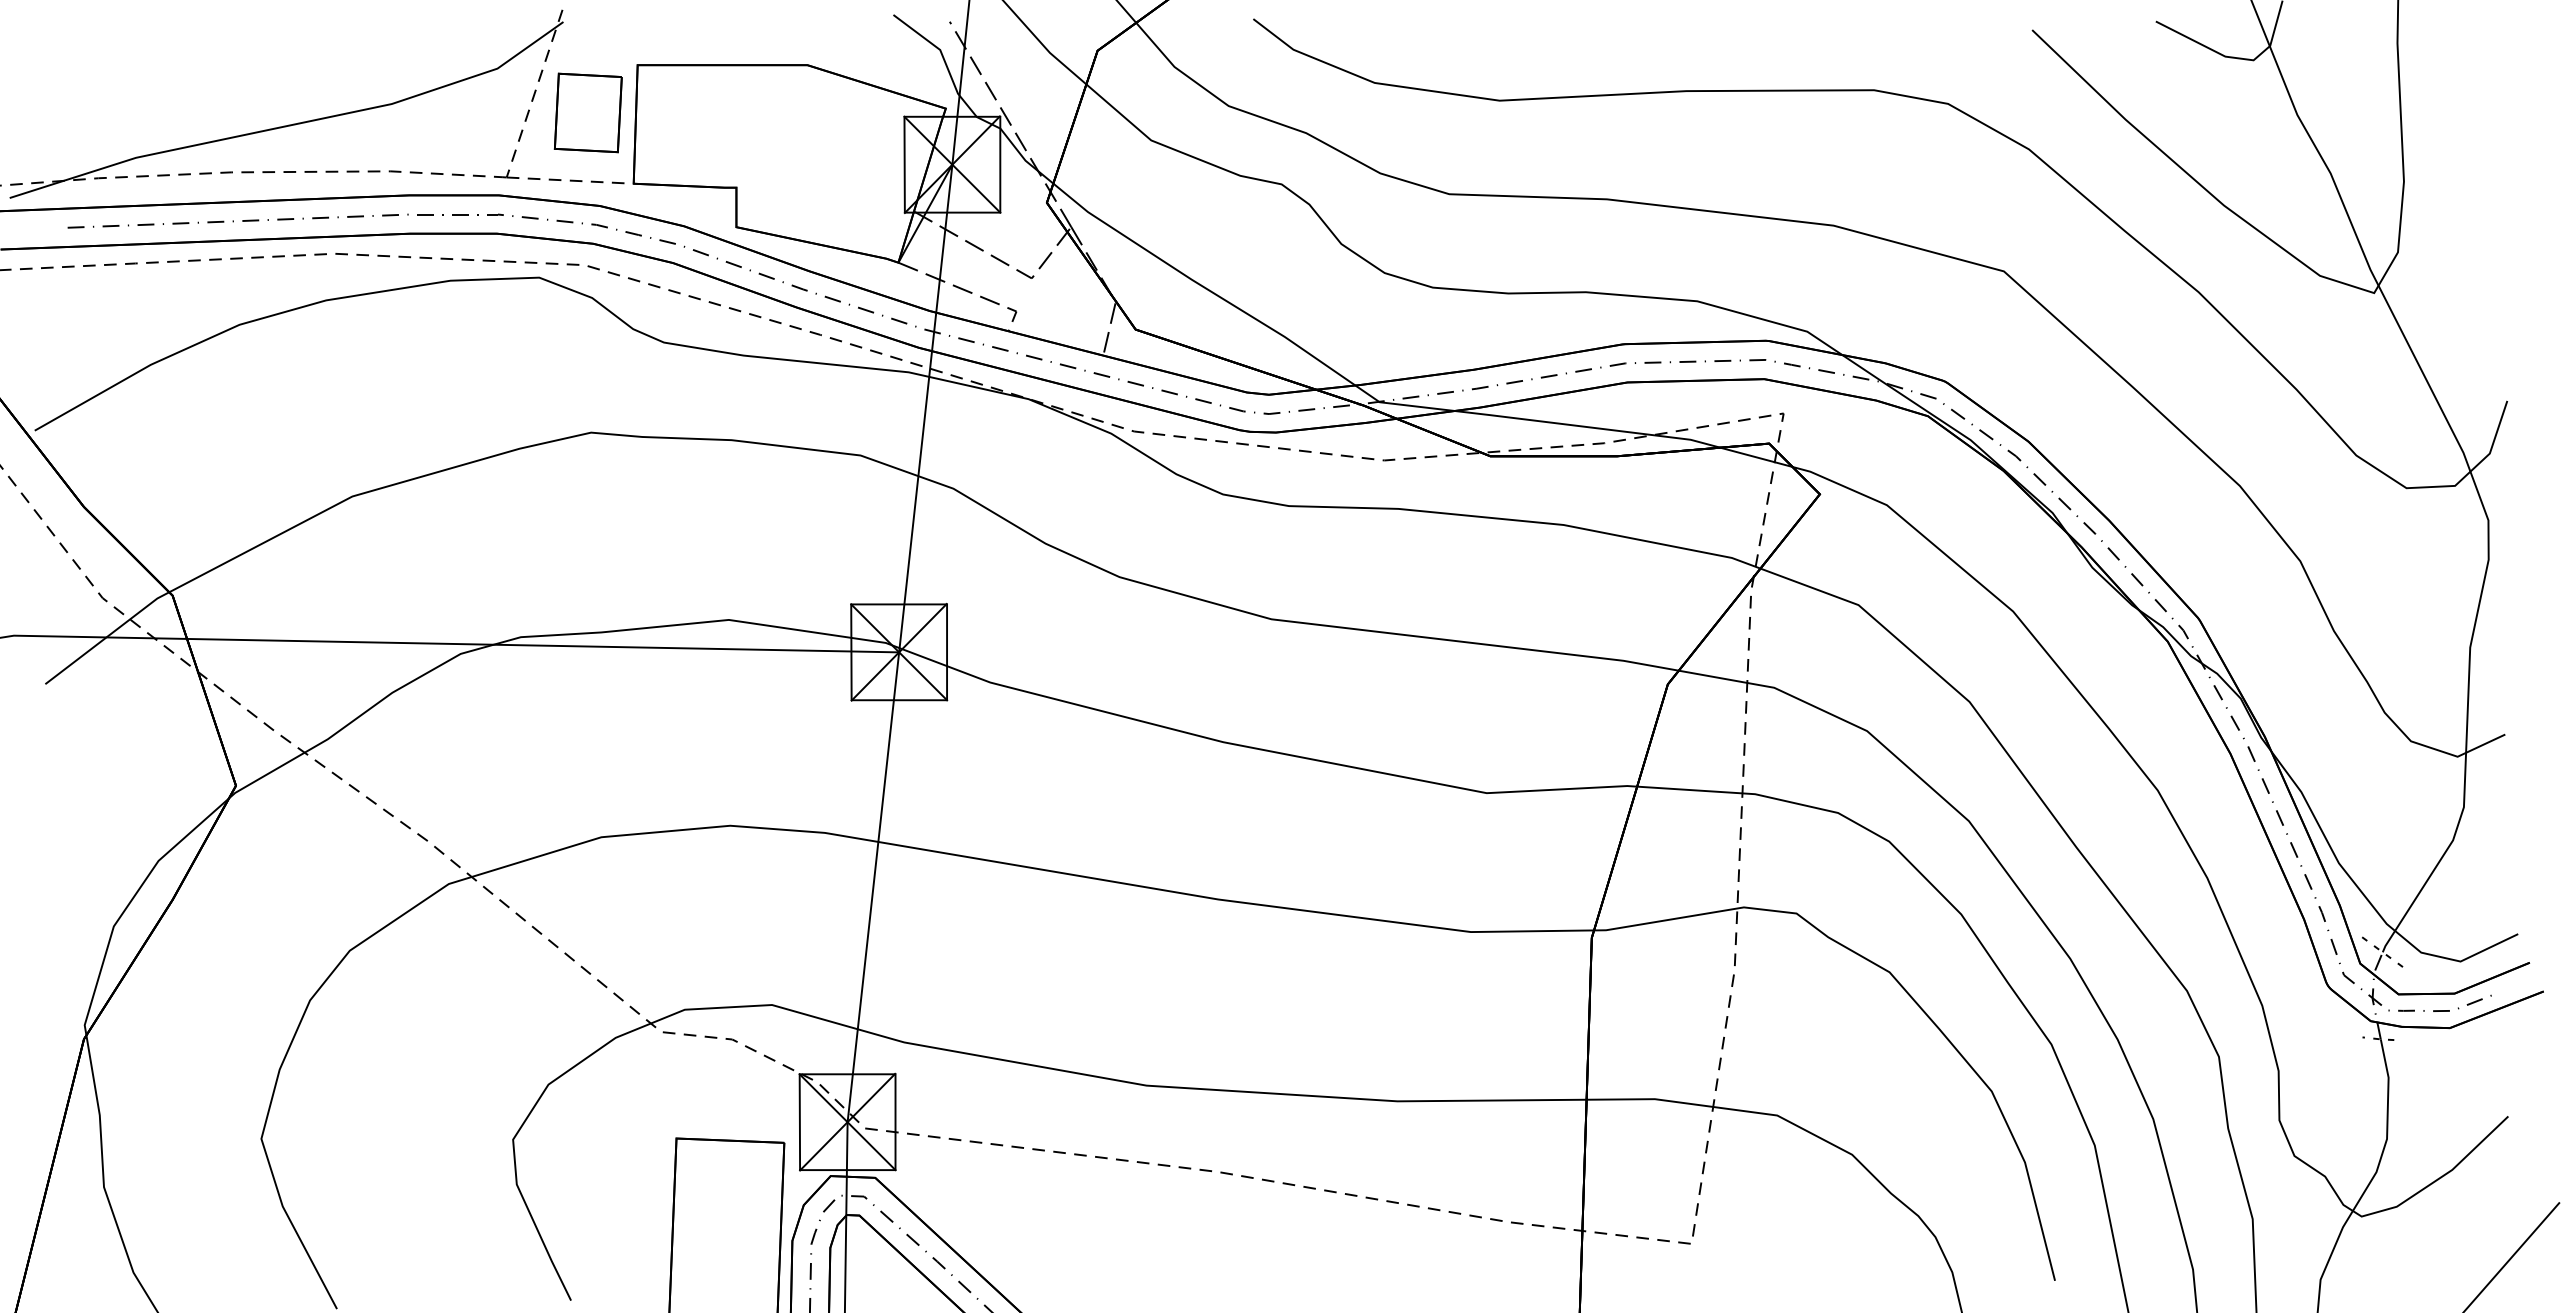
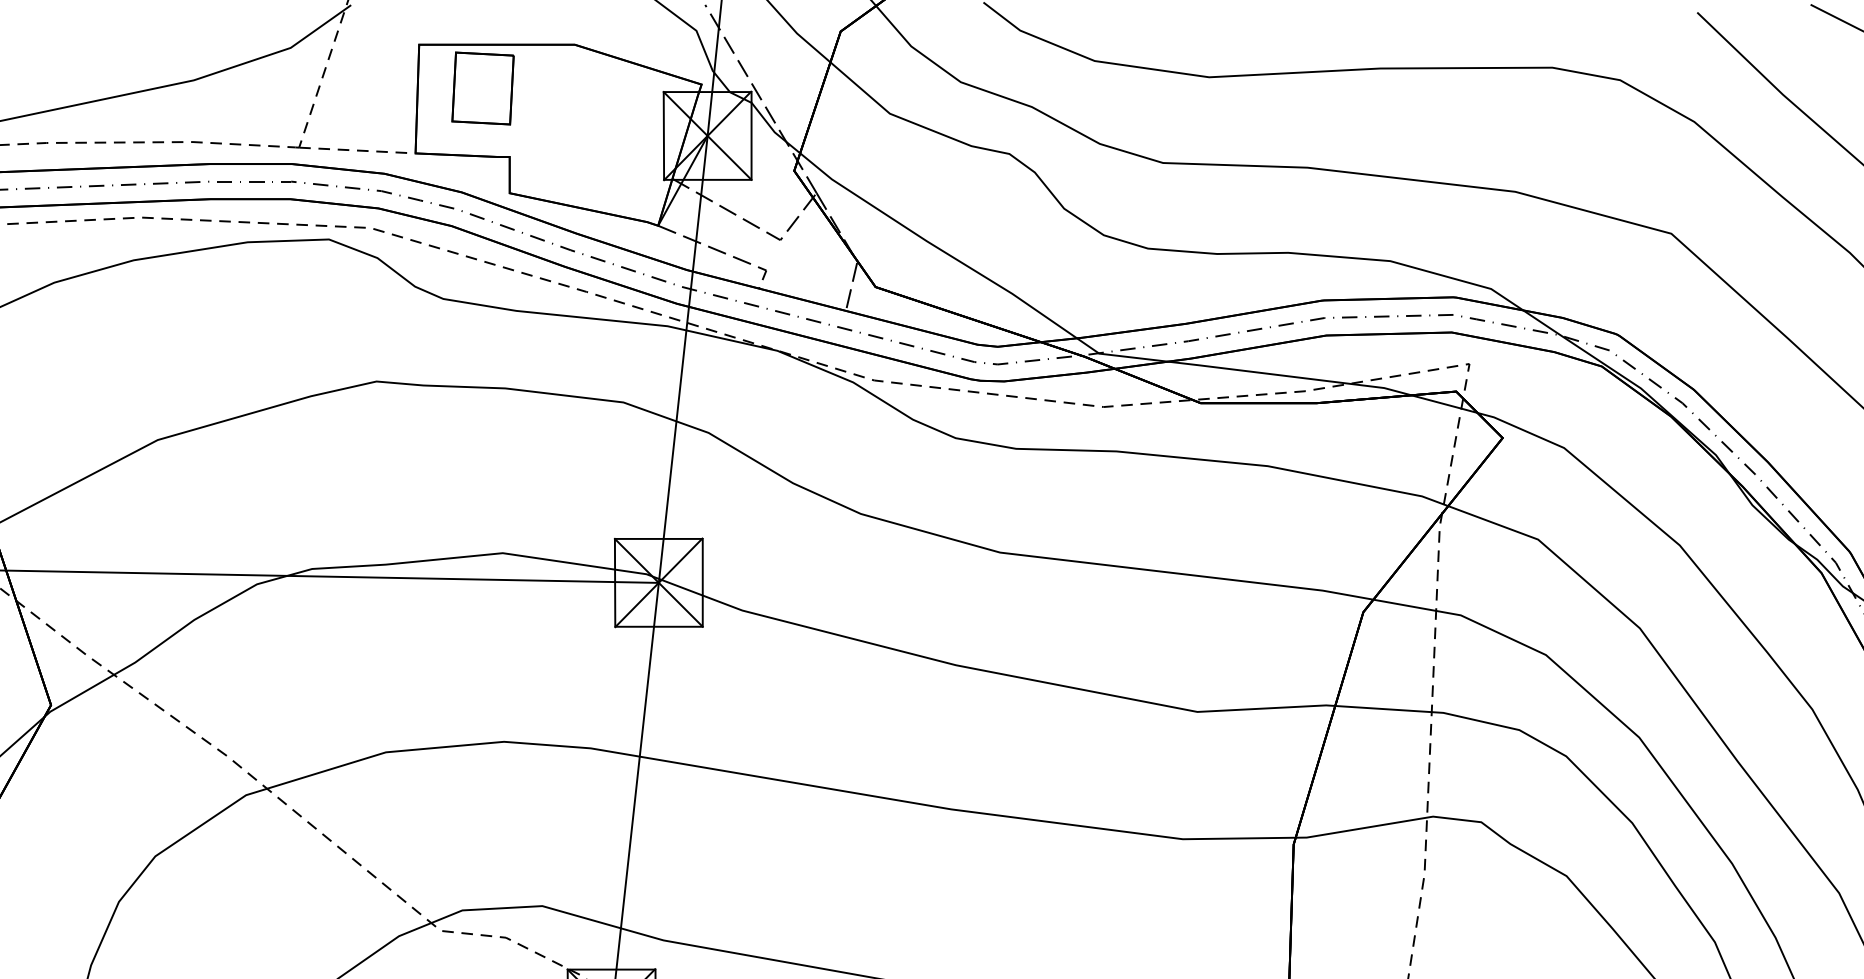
part: (587, 112) -> (482, 88), moved

